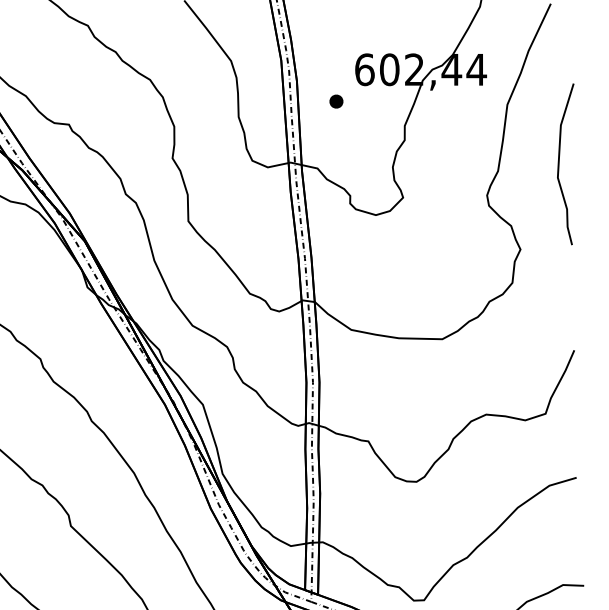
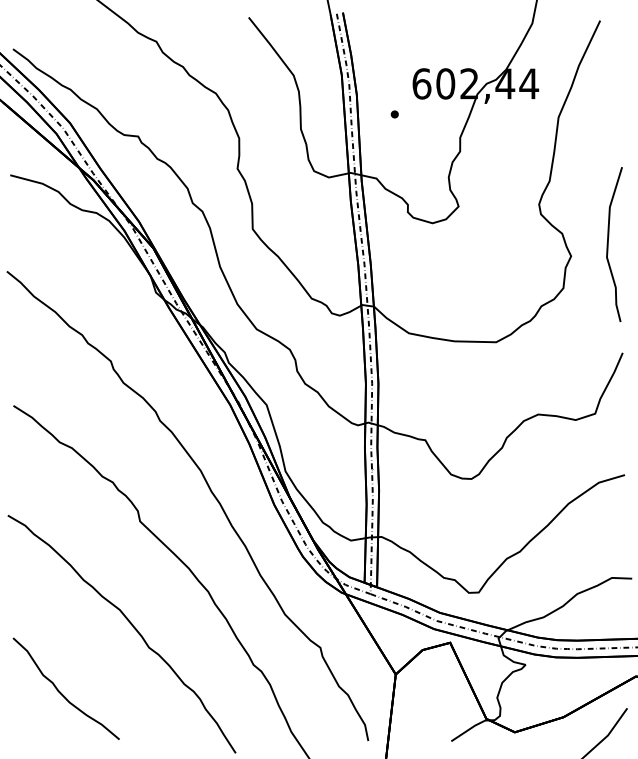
part: (336, 101) -> (394, 114), size x0.6
curve: (559, 164) -> (608, 244), moved

